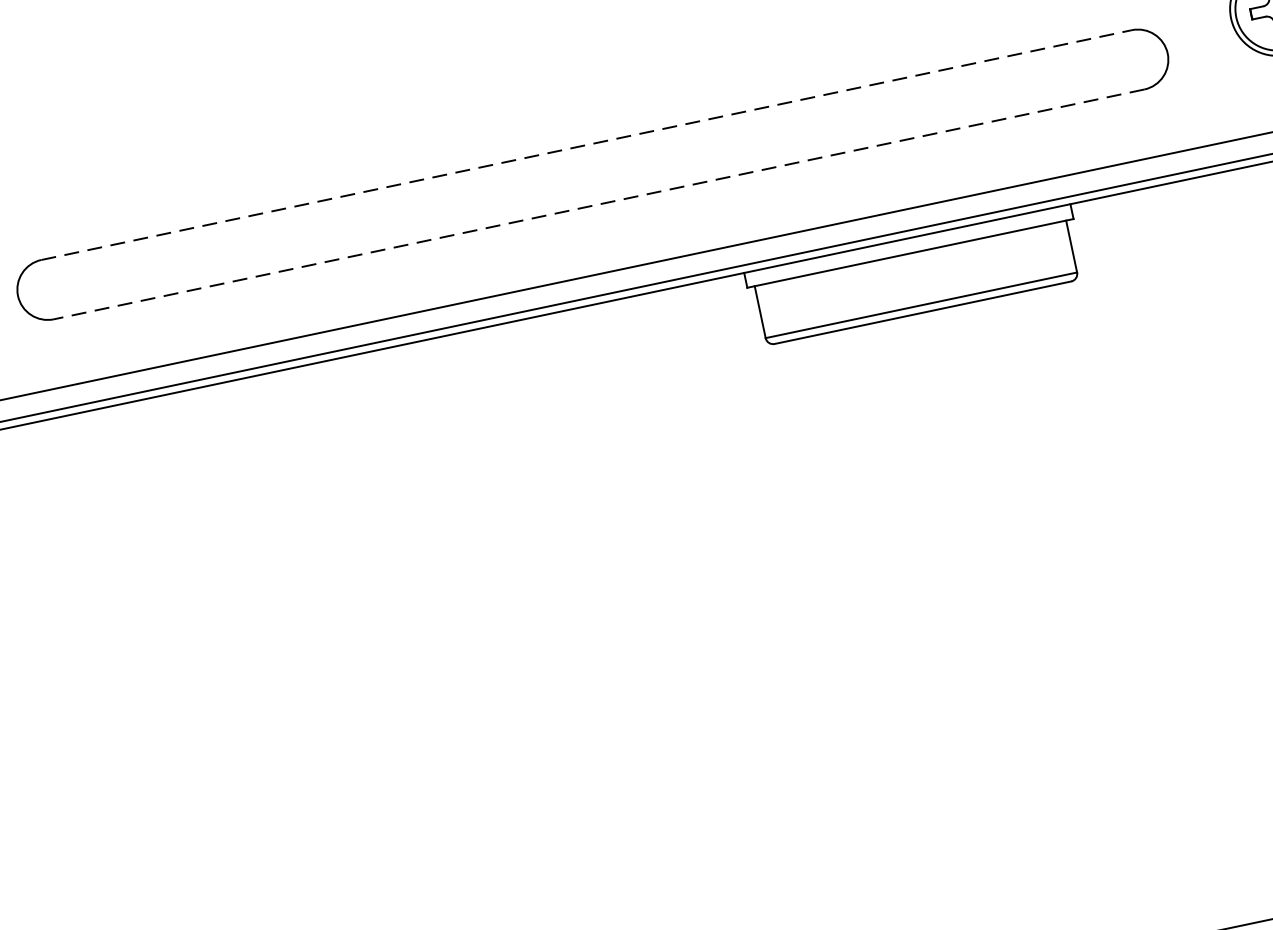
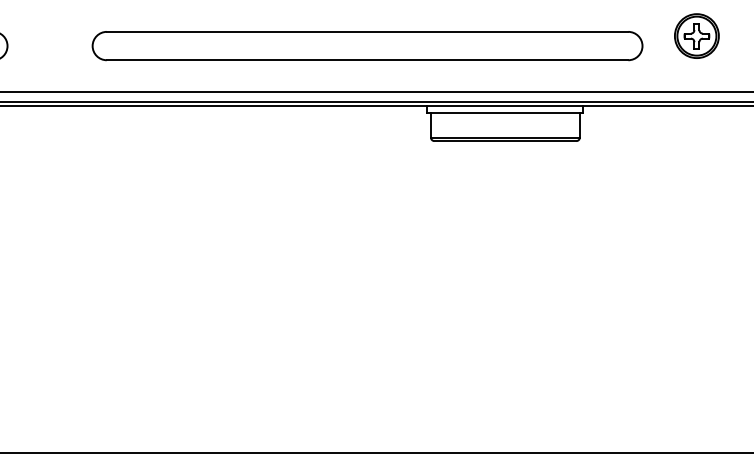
line: (586, 144) -> (367, 31), dashed -> solid
line: (599, 204) -> (367, 60), dashed -> solid

